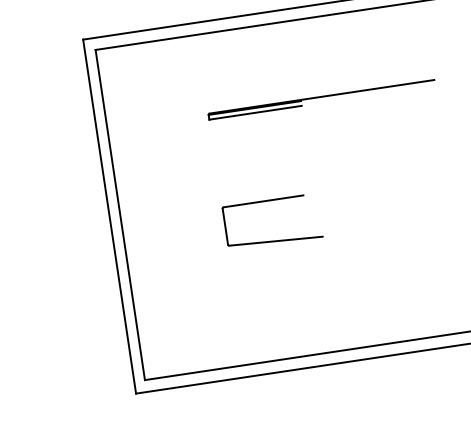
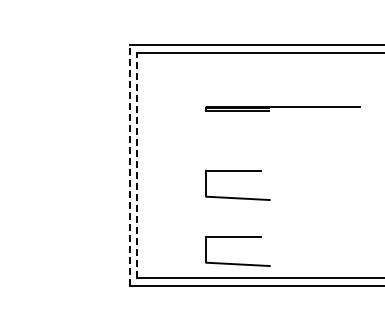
line: (120, 214) -> (137, 165), solid -> dashed
line: (110, 216) -> (130, 165), solid -> dashed
part: (283, 298) -> (237, 237), added

